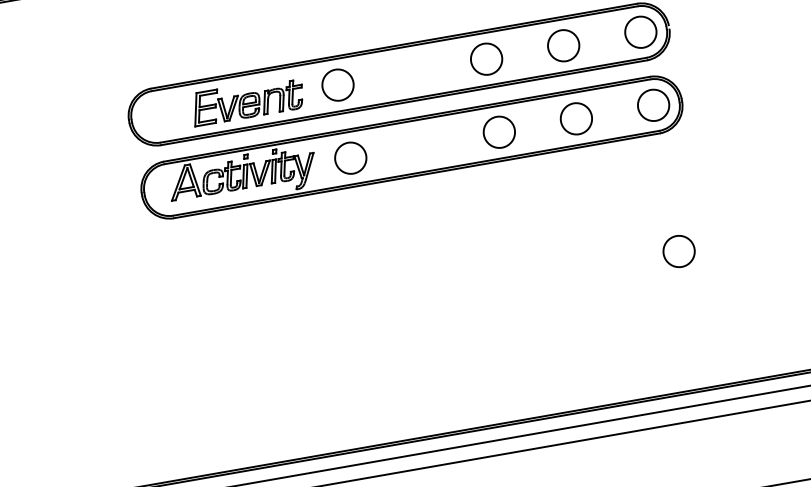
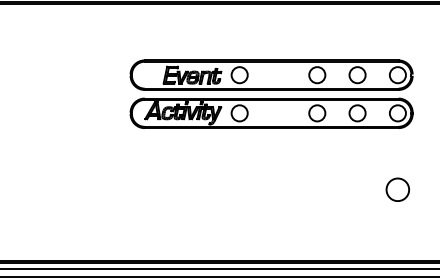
circle: (678, 251) -> (397, 189), size x1.4

